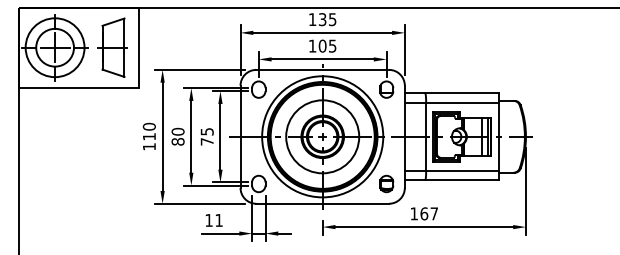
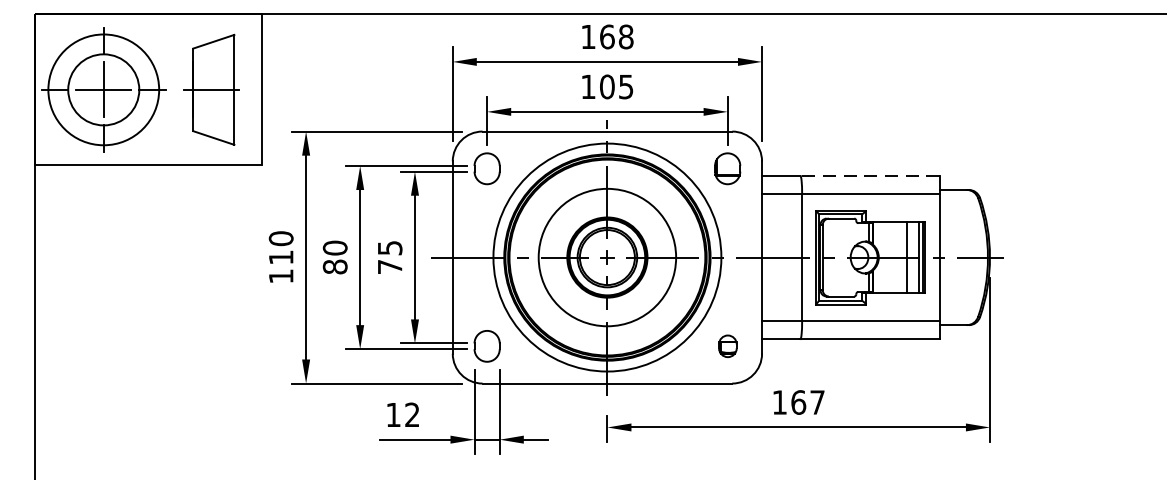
text: (327, 19) -> (616, 36), 135 -> 168
line: (462, 93) -> (870, 176), solid -> dashed
part: (386, 183) -> (727, 345), size x0.7
text: (218, 219) -> (411, 413), 11 -> 12

